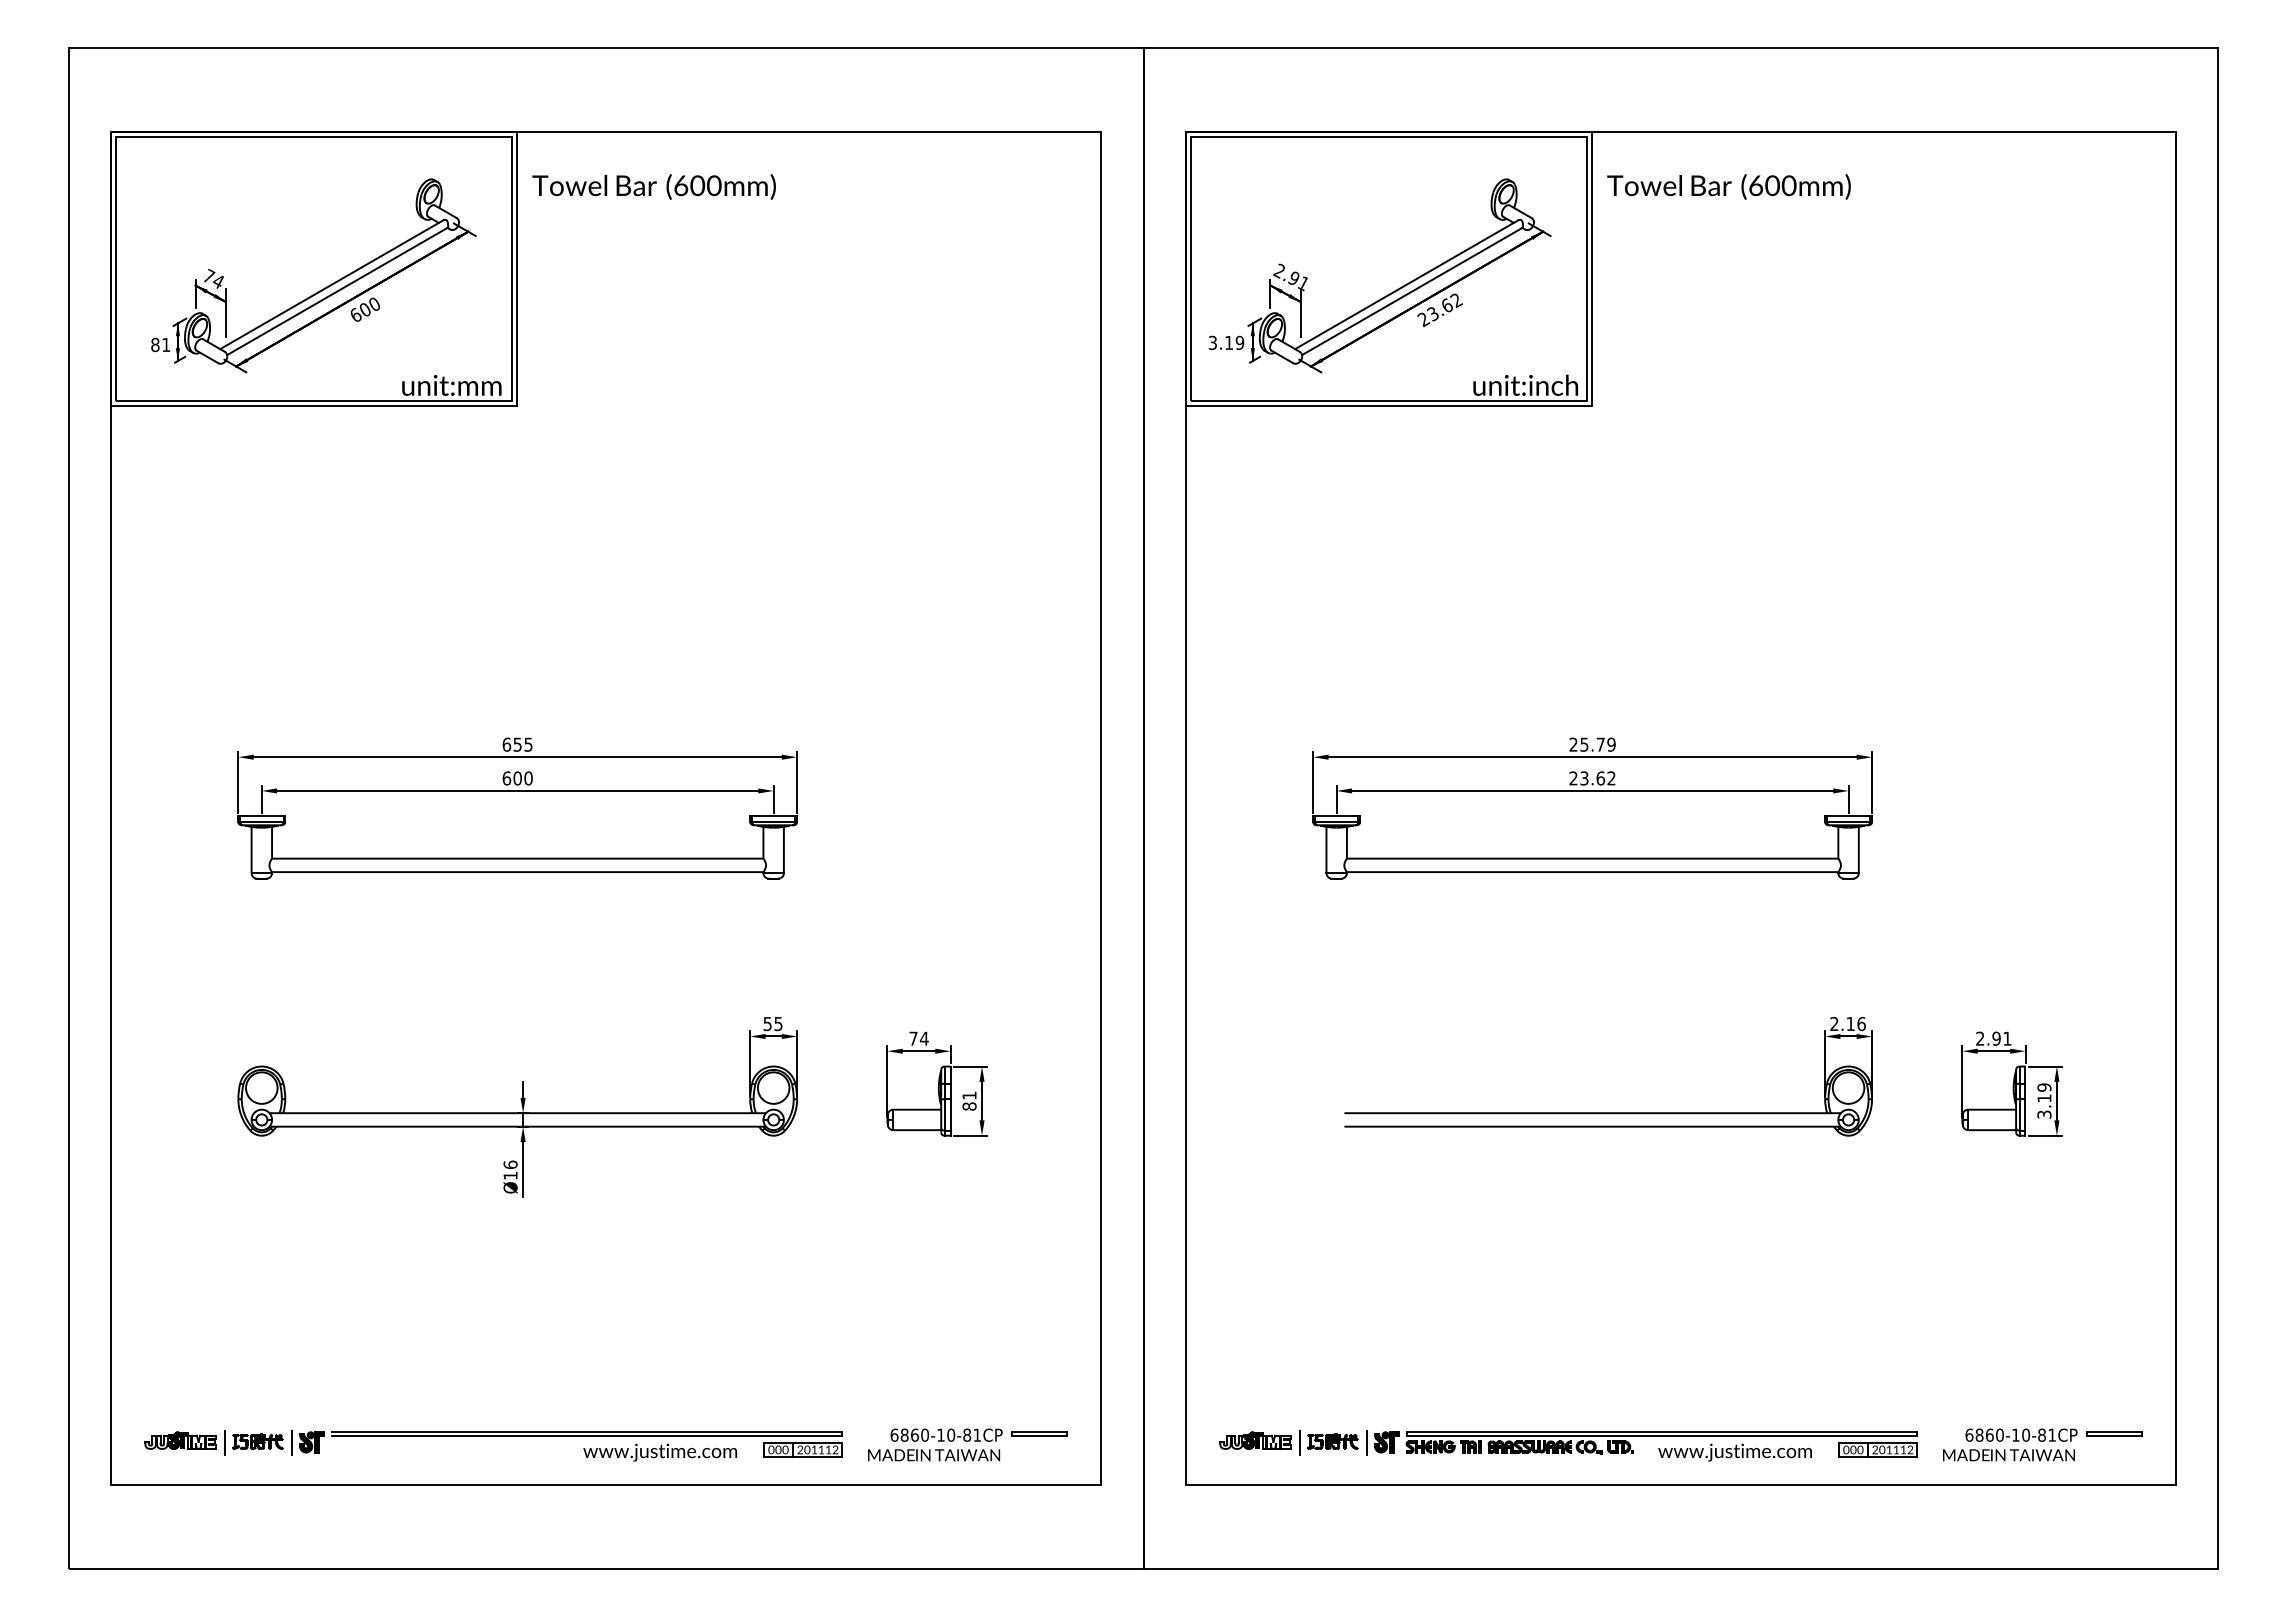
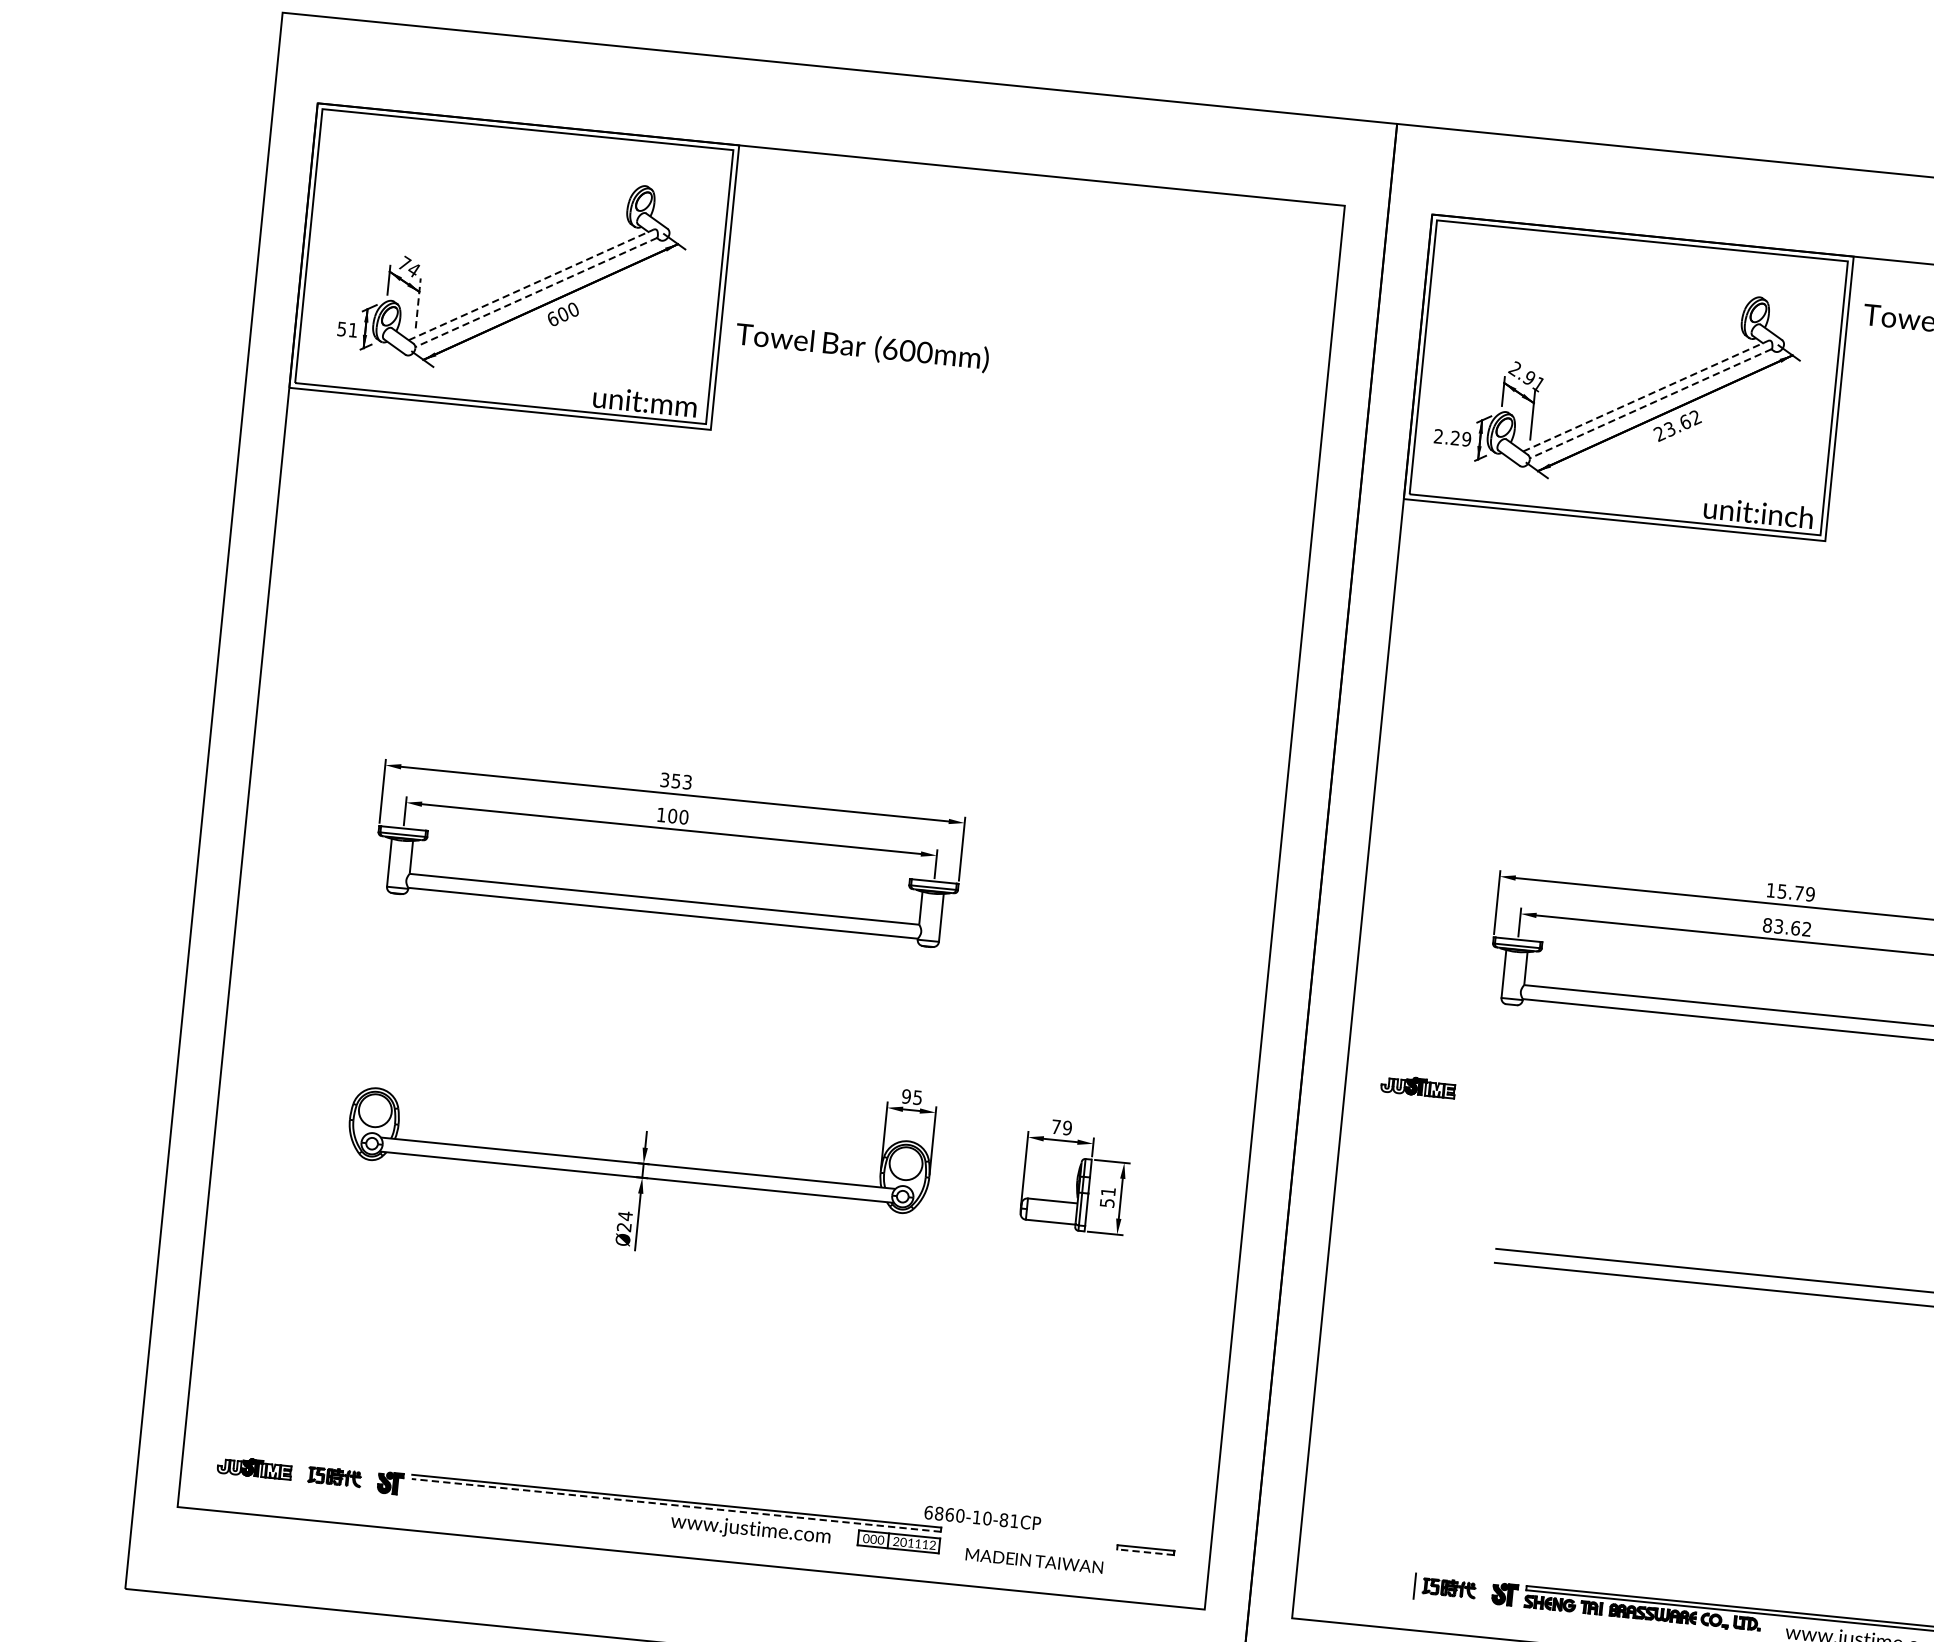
text: (653, 186) -> (861, 347), moved
line: (331, 284) -> (530, 284), solid -> dashed
line: (1406, 284) -> (1645, 395), solid -> dashed
line: (337, 291) -> (536, 292), solid -> dashed
line: (1411, 291) -> (1649, 403), solid -> dashed
line: (225, 312) -> (418, 302), solid -> dashed
text: (1220, 342) -> (1446, 436), 3.19 -> 2.29
text: (155, 344) -> (342, 328), 81 -> 51
text: (517, 744) -> (676, 780), 655 -> 353
text: (1573, 744) -> (1770, 890), 25.79 -> 15.79
text: (506, 778) -> (661, 815), 600 -> 100
text: (1573, 778) -> (1767, 925), 23.62 -> 83.62
text: (767, 1023) -> (906, 1096), 55 -> 95
text: (923, 1038) -> (1066, 1127), 74 -> 79
text: (969, 1106) -> (1107, 1203), 81 -> 51
text: (510, 1169) -> (624, 1220), Ø16 -> Ø24
text: (946, 1434) -> (982, 1517), moved
line: (586, 1436) -> (675, 1505), solid -> dashed
line: (1038, 1436) -> (1144, 1552), solid -> dashed
part: (1255, 1440) -> (1418, 1086), moved
line: (224, 1442) -> (300, 1474), removed
line: (291, 1442) -> (369, 1481), removed
line: (1366, 1442) -> (1484, 1592), removed

